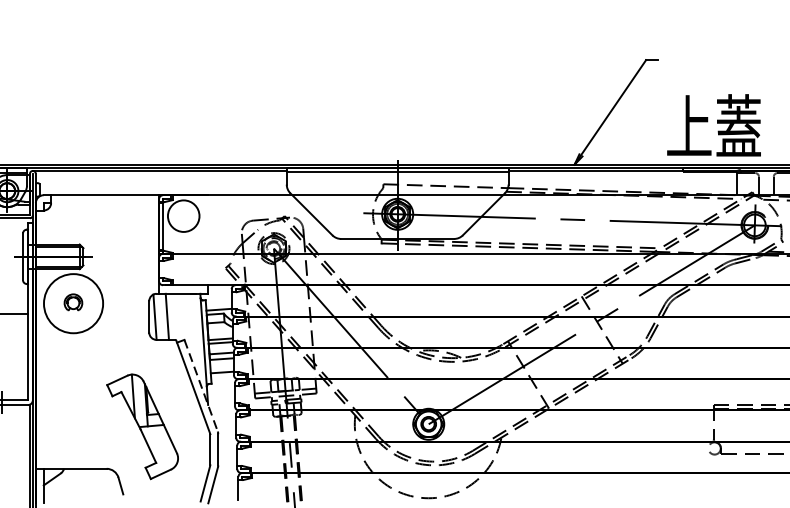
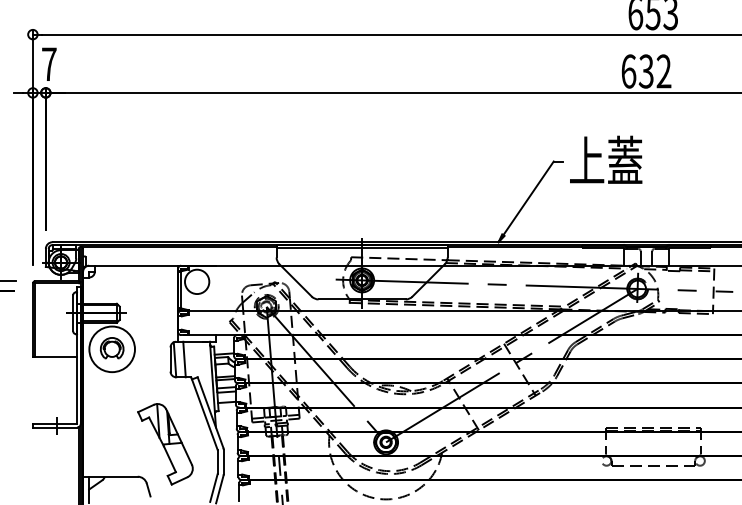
text: (714, 124) -> (606, 159), moved
part: (72, 302) -> (111, 348), size x1.67
line: (201, 385) -> (210, 412), dashed -> solid

